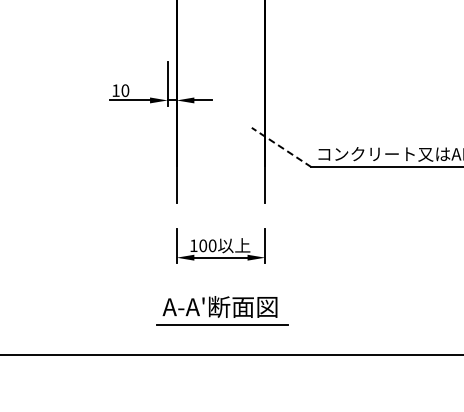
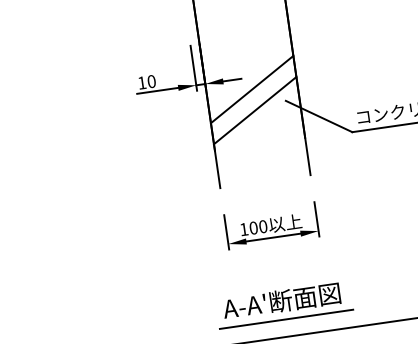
line: (220, 111) -> (251, 88), added
line: (220, 132) -> (254, 110), added
line: (281, 147) -> (318, 116), dashed -> solid
part: (222, 310) -> (284, 304), moved

